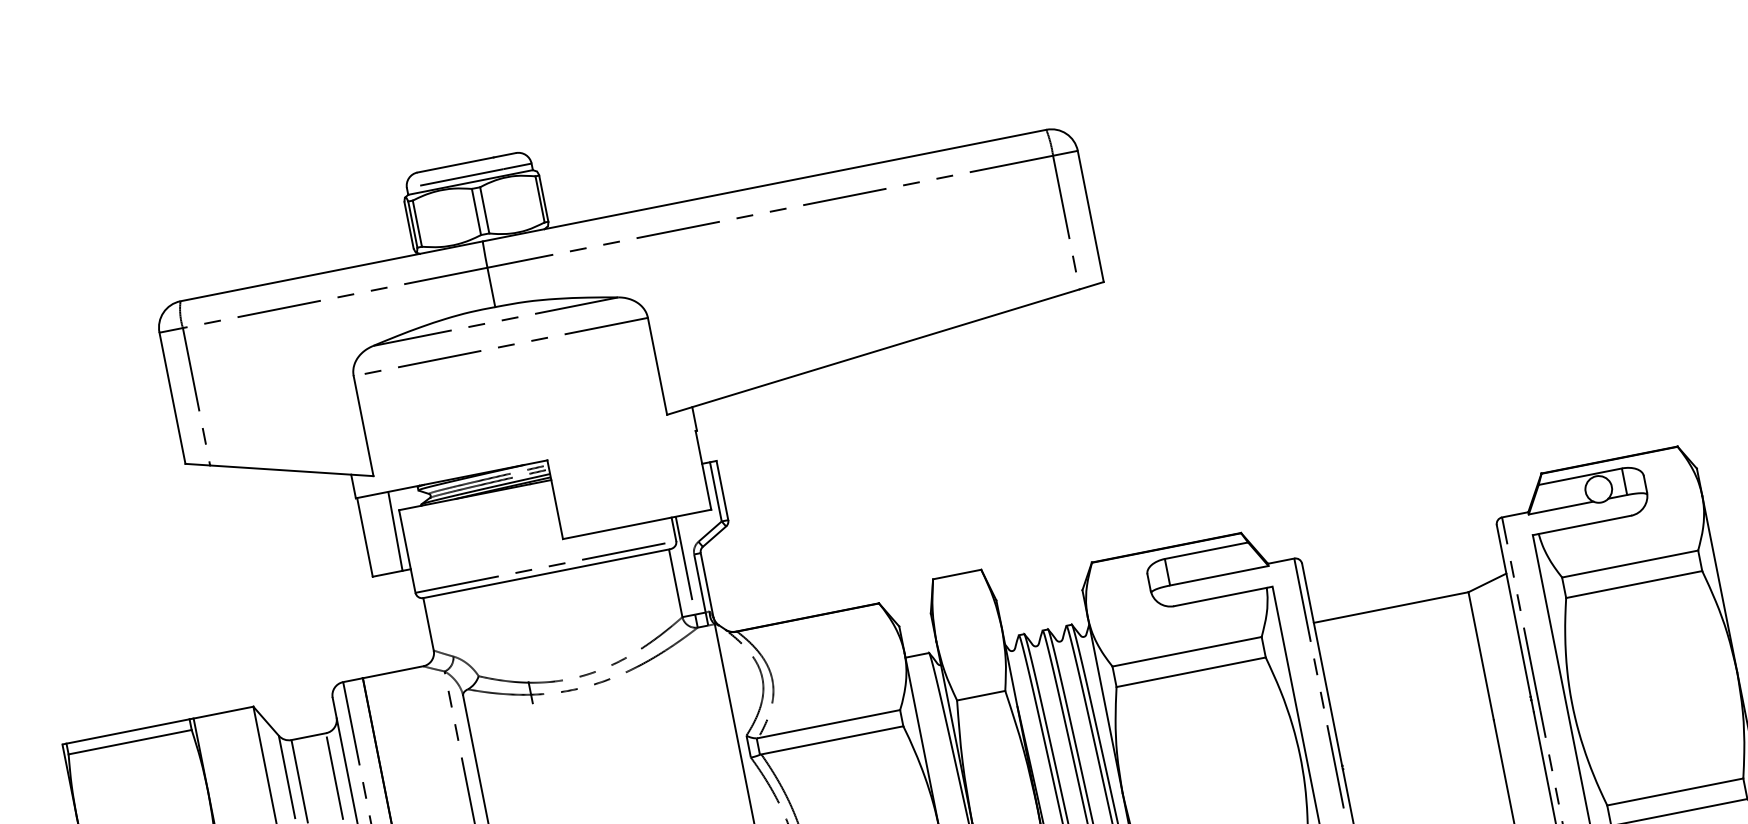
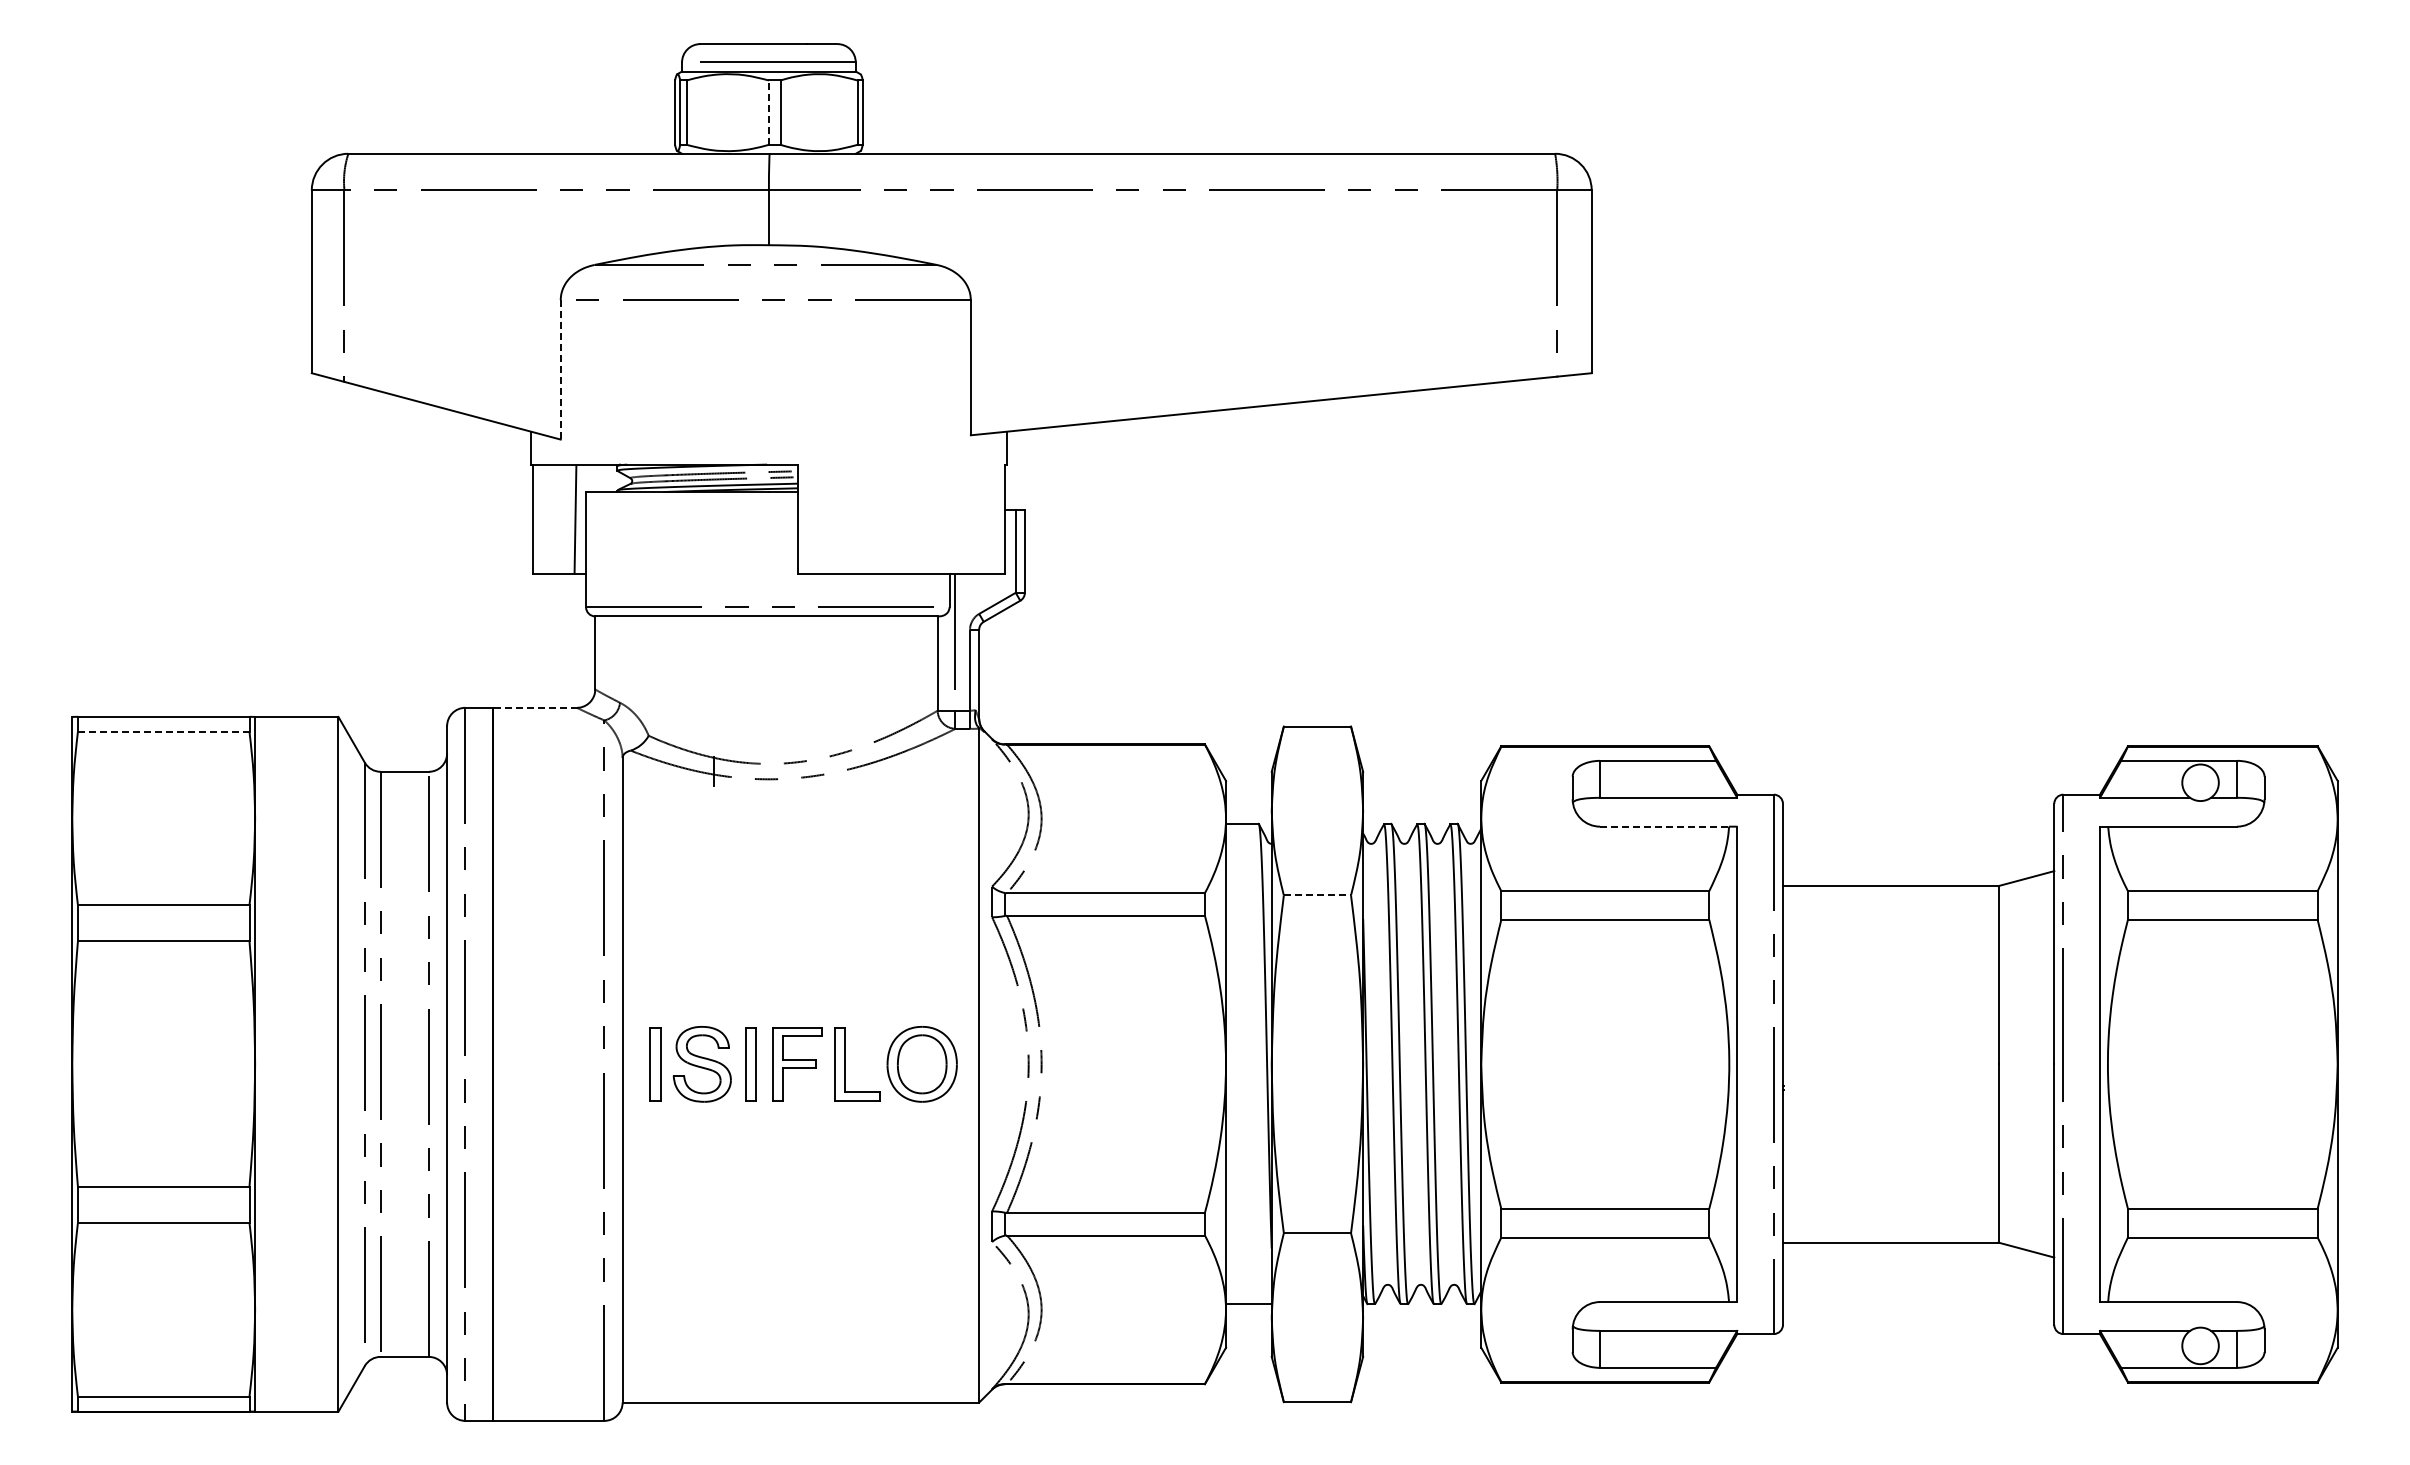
line: (476, 211) -> (768, 112), solid -> dashed
line: (363, 425) -> (560, 369), solid -> dashed
line: (1221, 596) -> (1665, 826), solid -> dashed
line: (392, 672) -> (534, 707), solid -> dashed
line: (981, 695) -> (1317, 895), solid -> dashed
line: (129, 742) -> (163, 731), solid -> dashed

